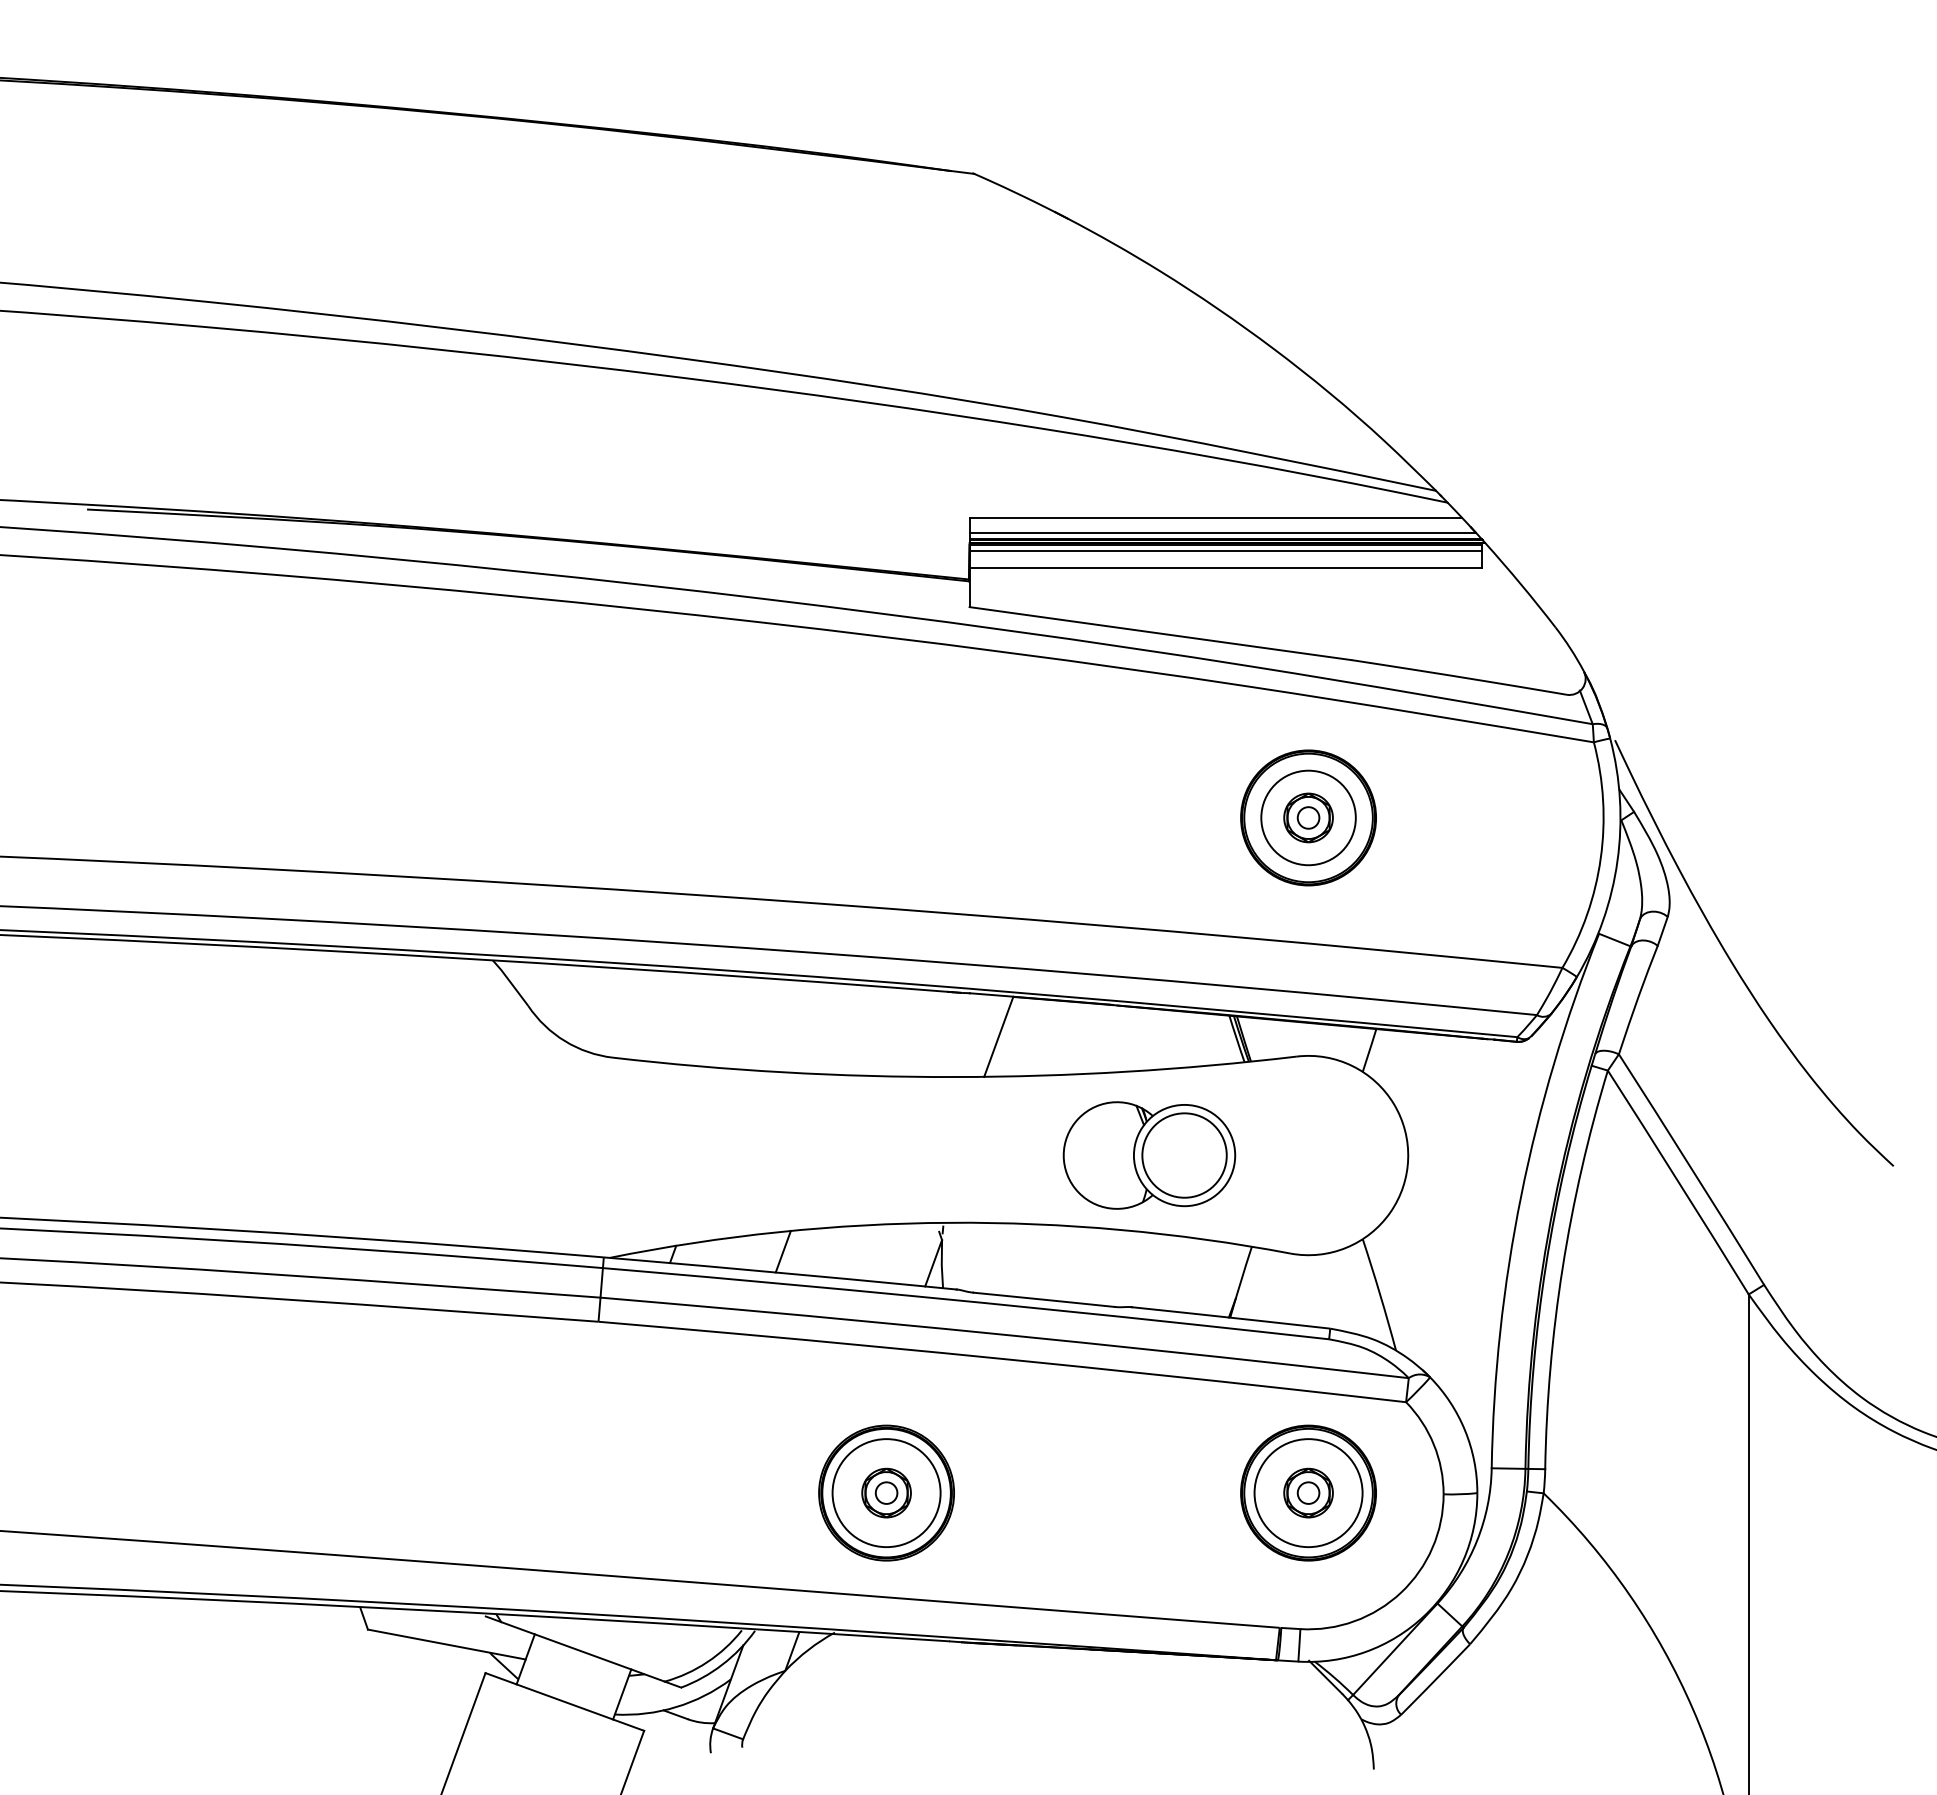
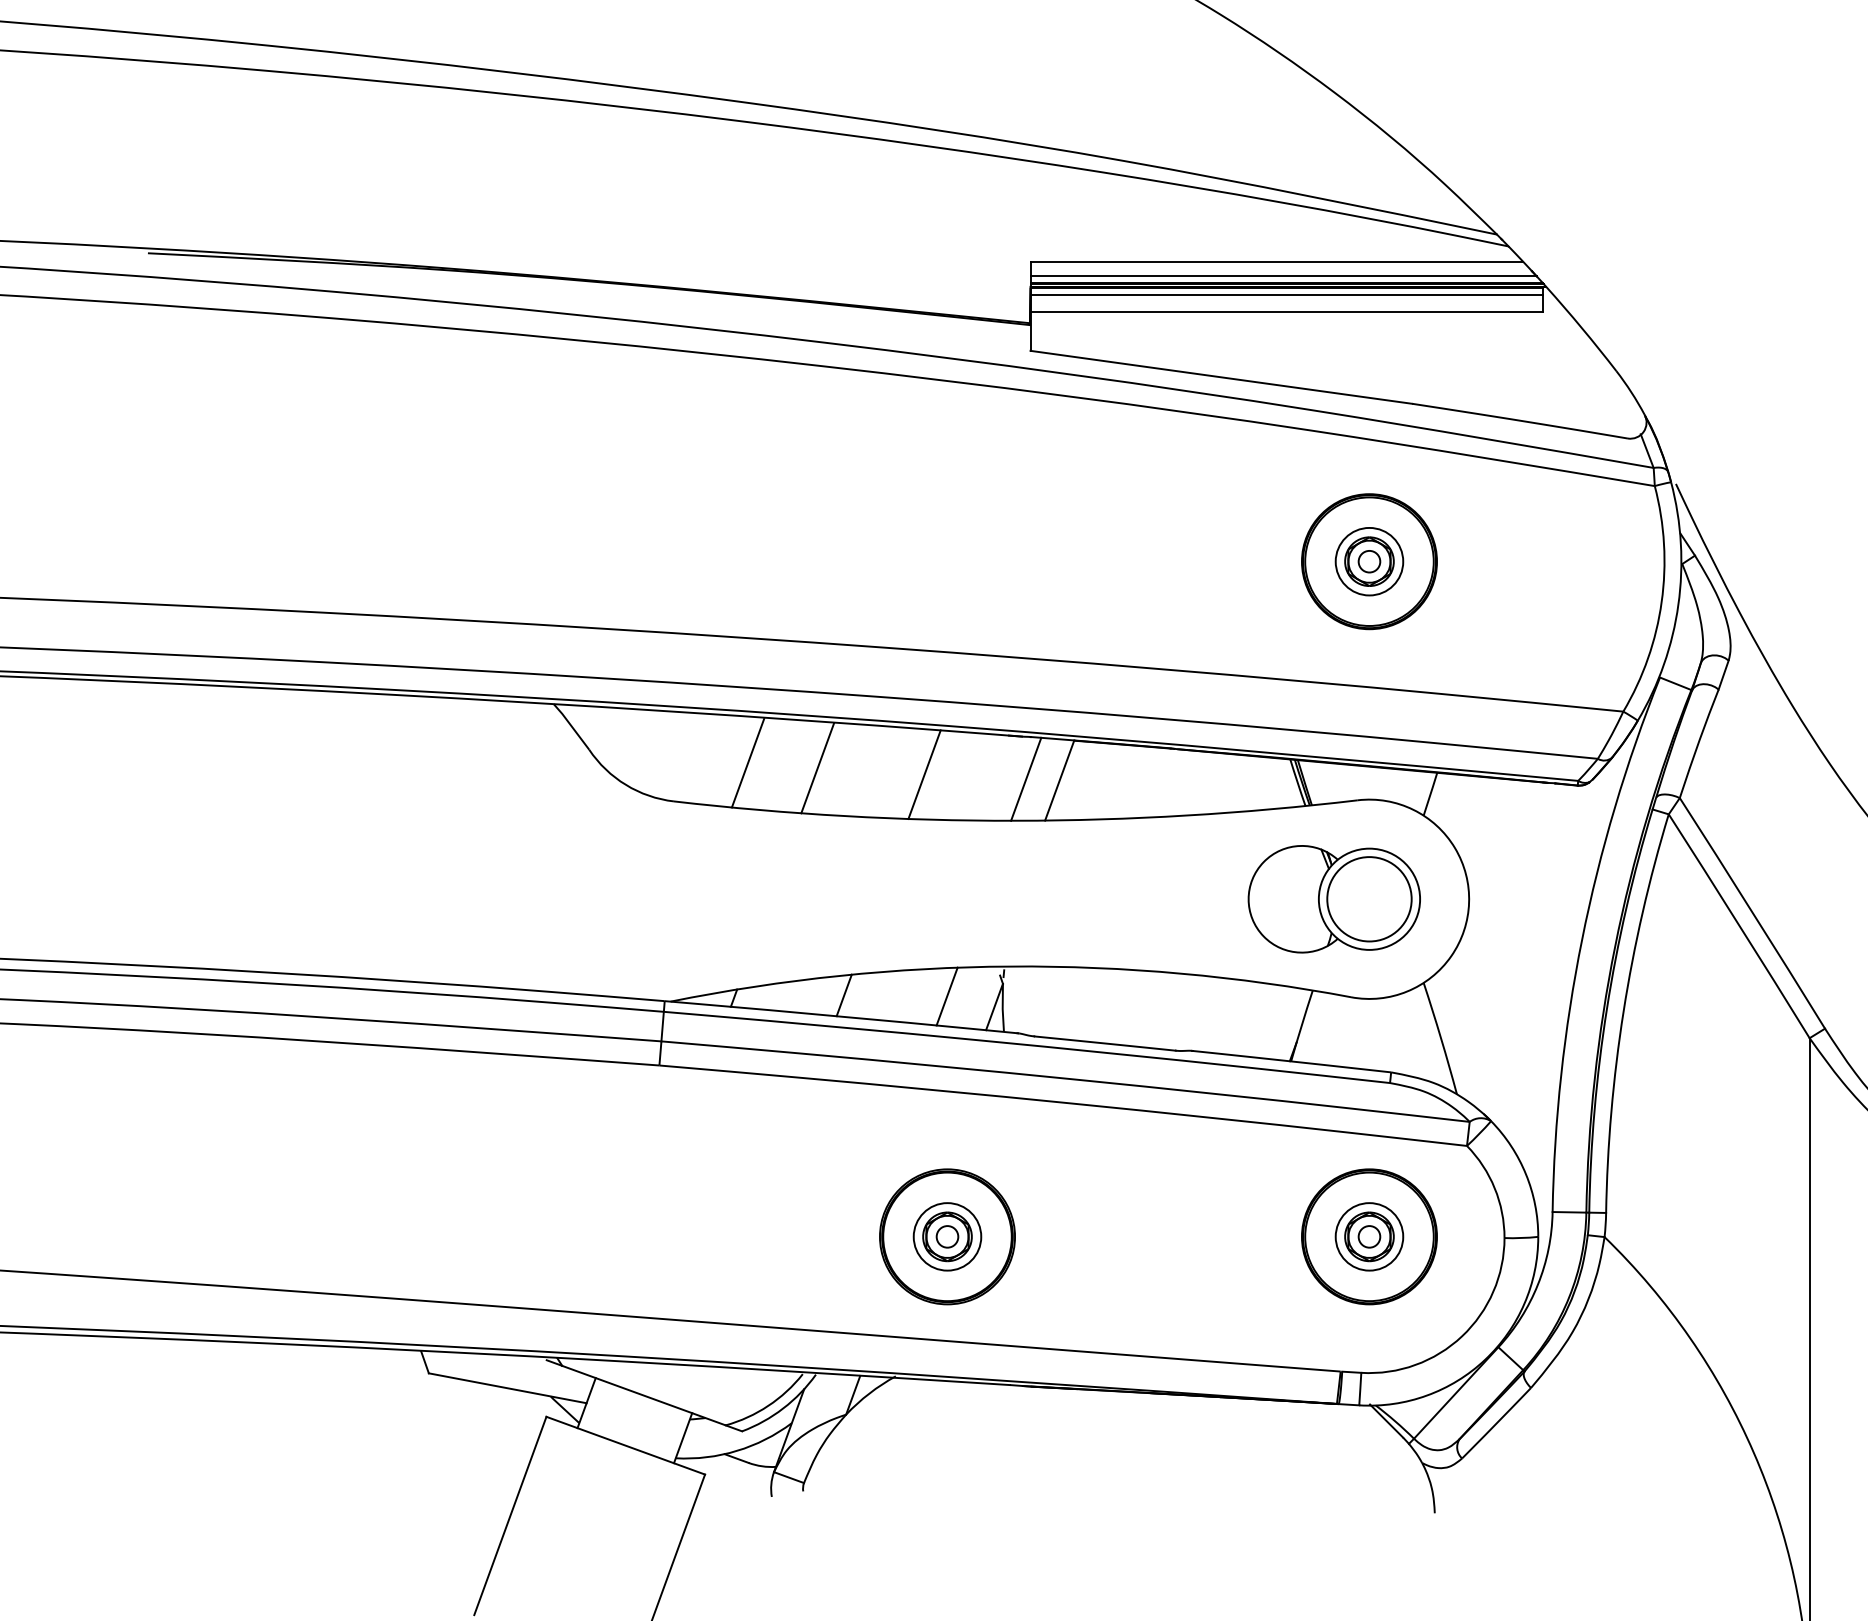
circle: (1308, 817) -> (1369, 561), size x0.71
line: (687, 1019) -> (748, 763), added
line: (756, 1024) -> (817, 768), added
line: (863, 1030) -> (924, 774), added
line: (965, 1035) -> (1026, 779), added
part: (1149, 1155) -> (1334, 899), moved
line: (885, 1252) -> (946, 996), added
circle: (886, 1492) -> (947, 1236), size x0.62
circle: (1308, 1492) -> (1369, 1236), size x0.62

